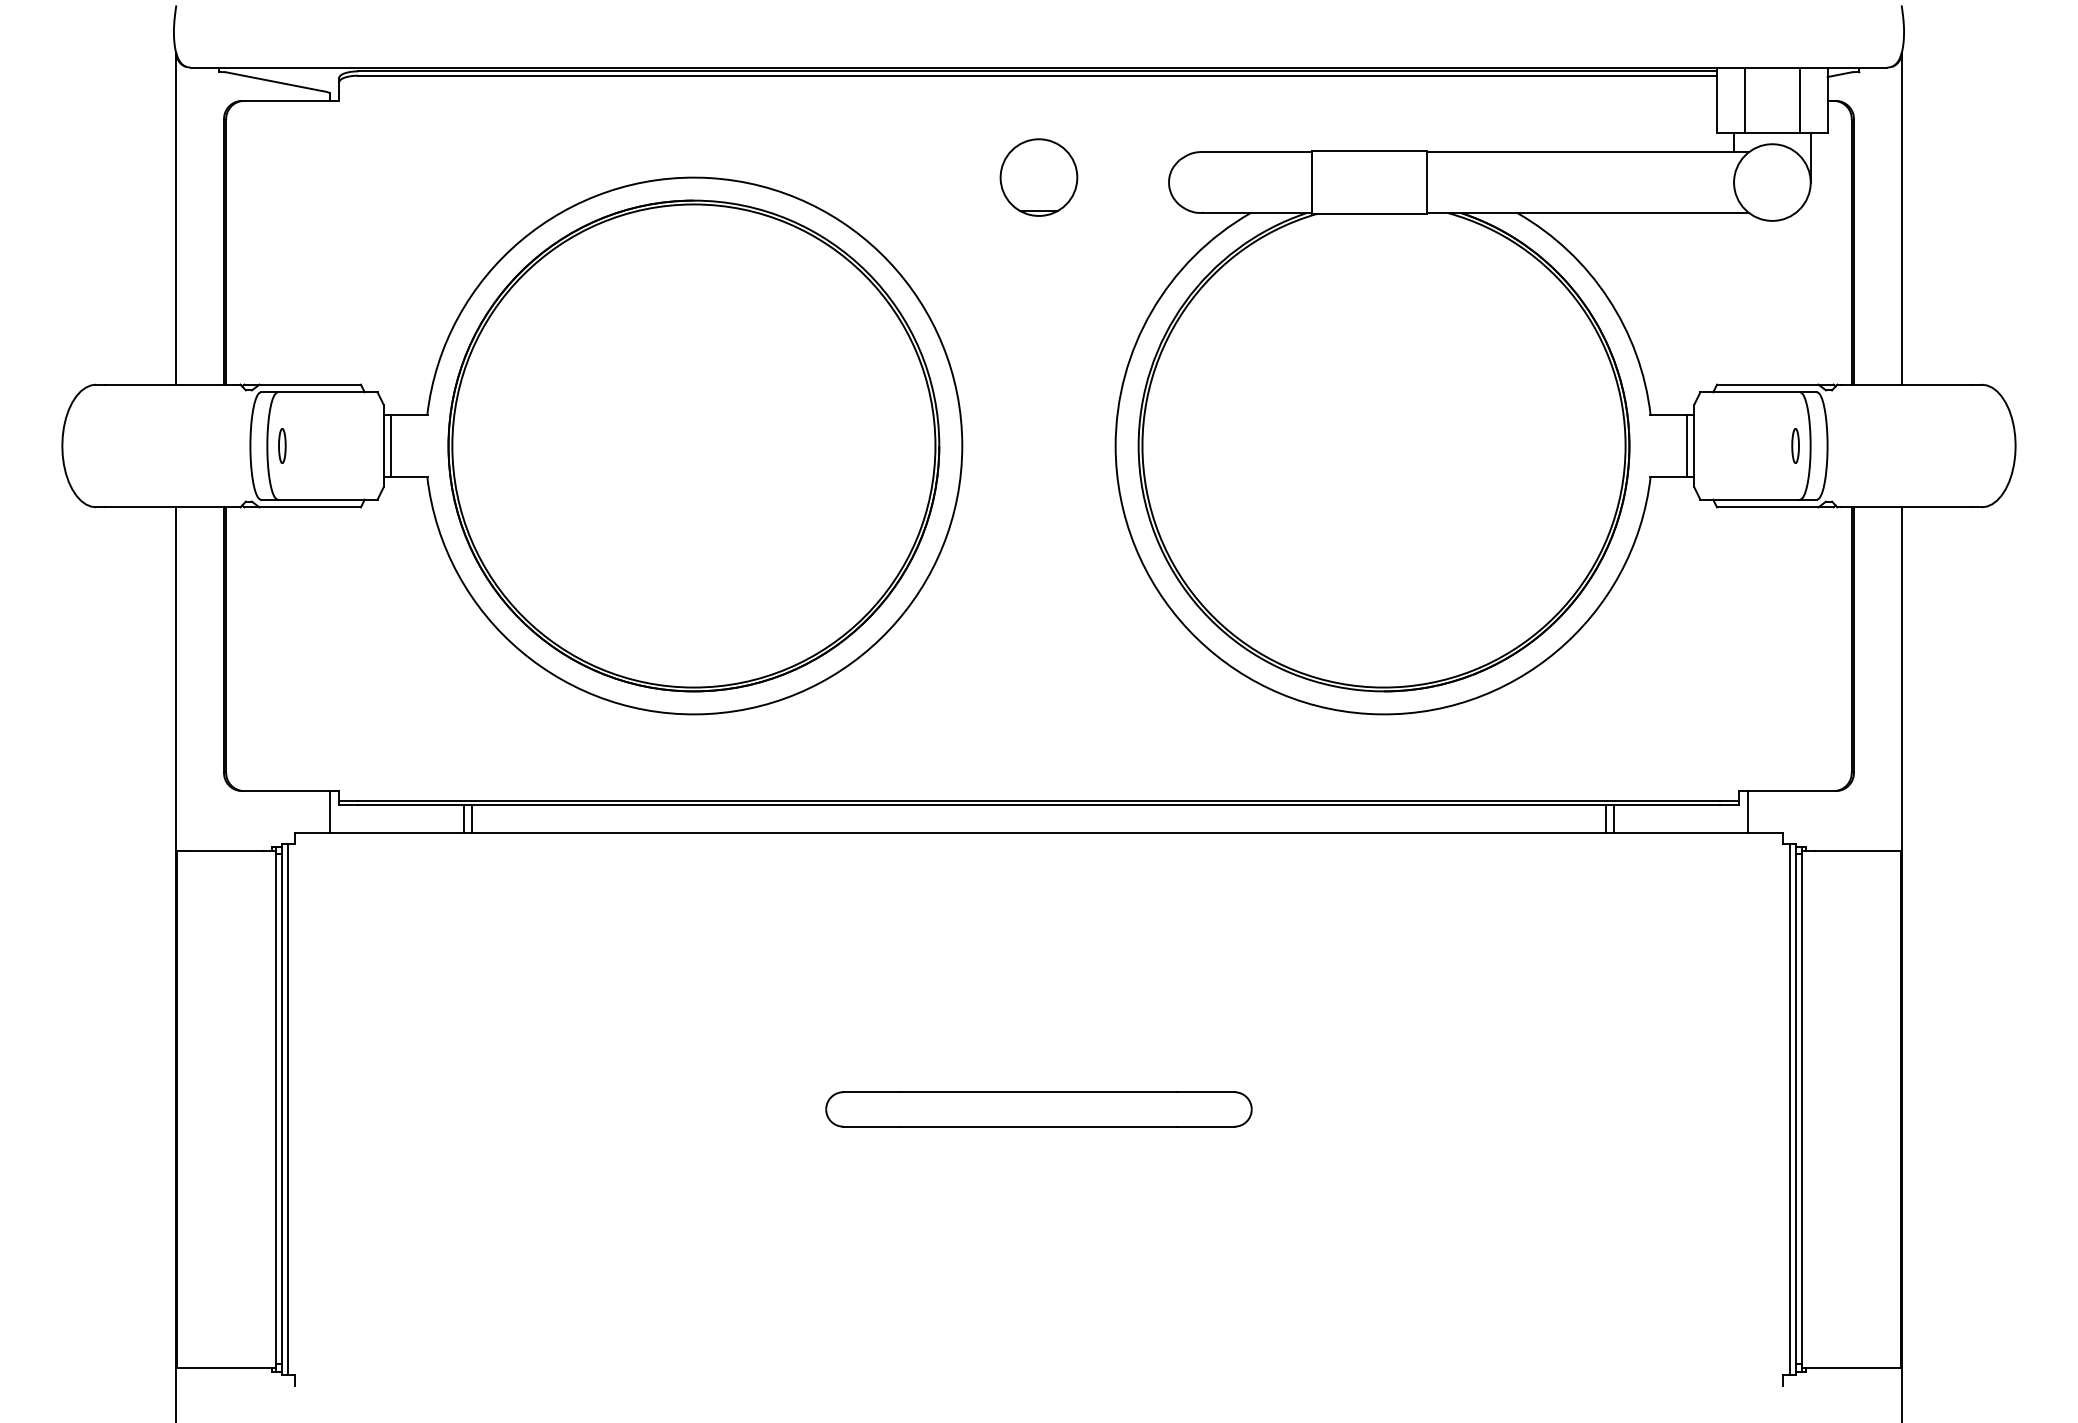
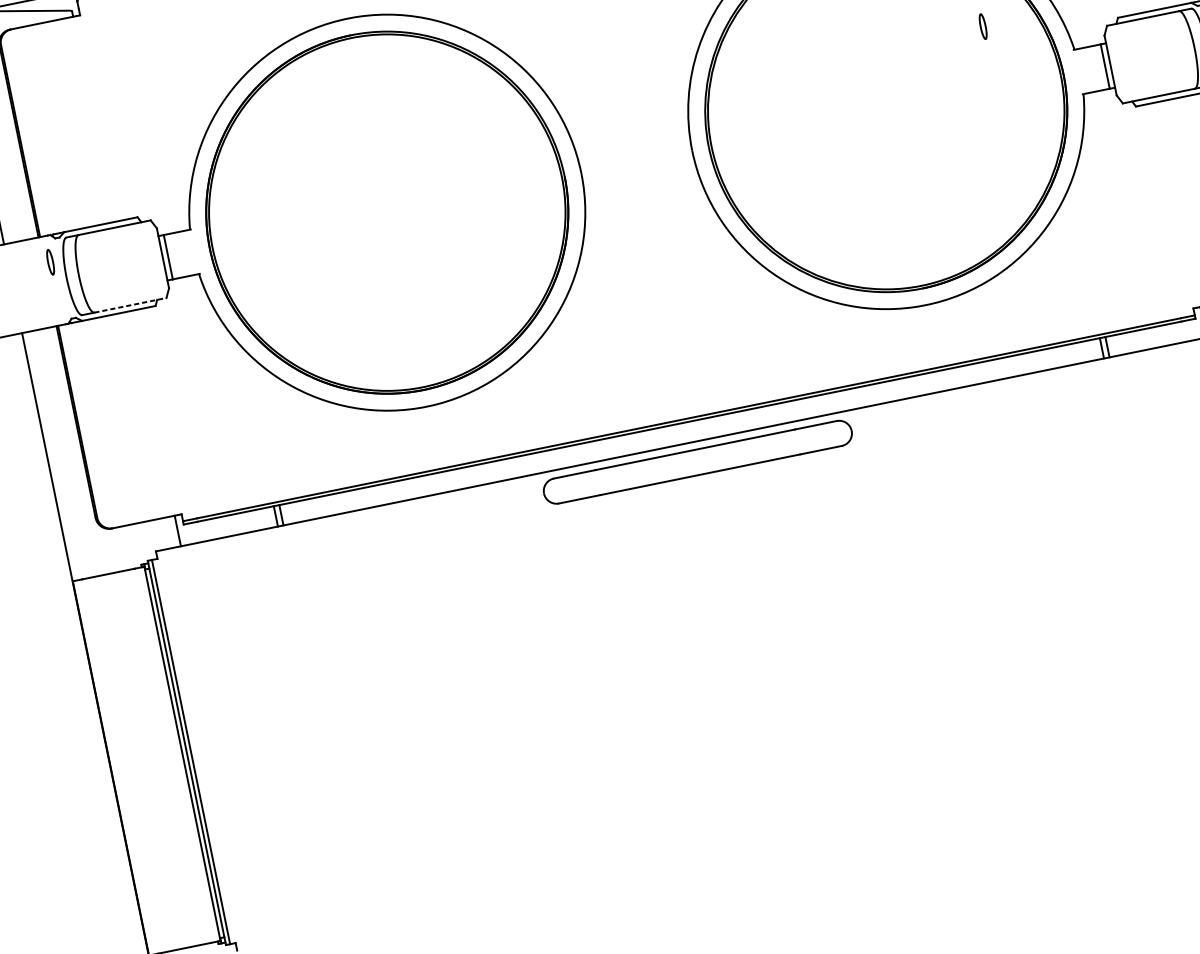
part: (282, 445) -> (50, 261), moved
part: (1795, 445) -> (983, 26), moved
line: (327, 499) -> (130, 305), solid -> dashed
part: (1038, 1109) -> (697, 462), moved

